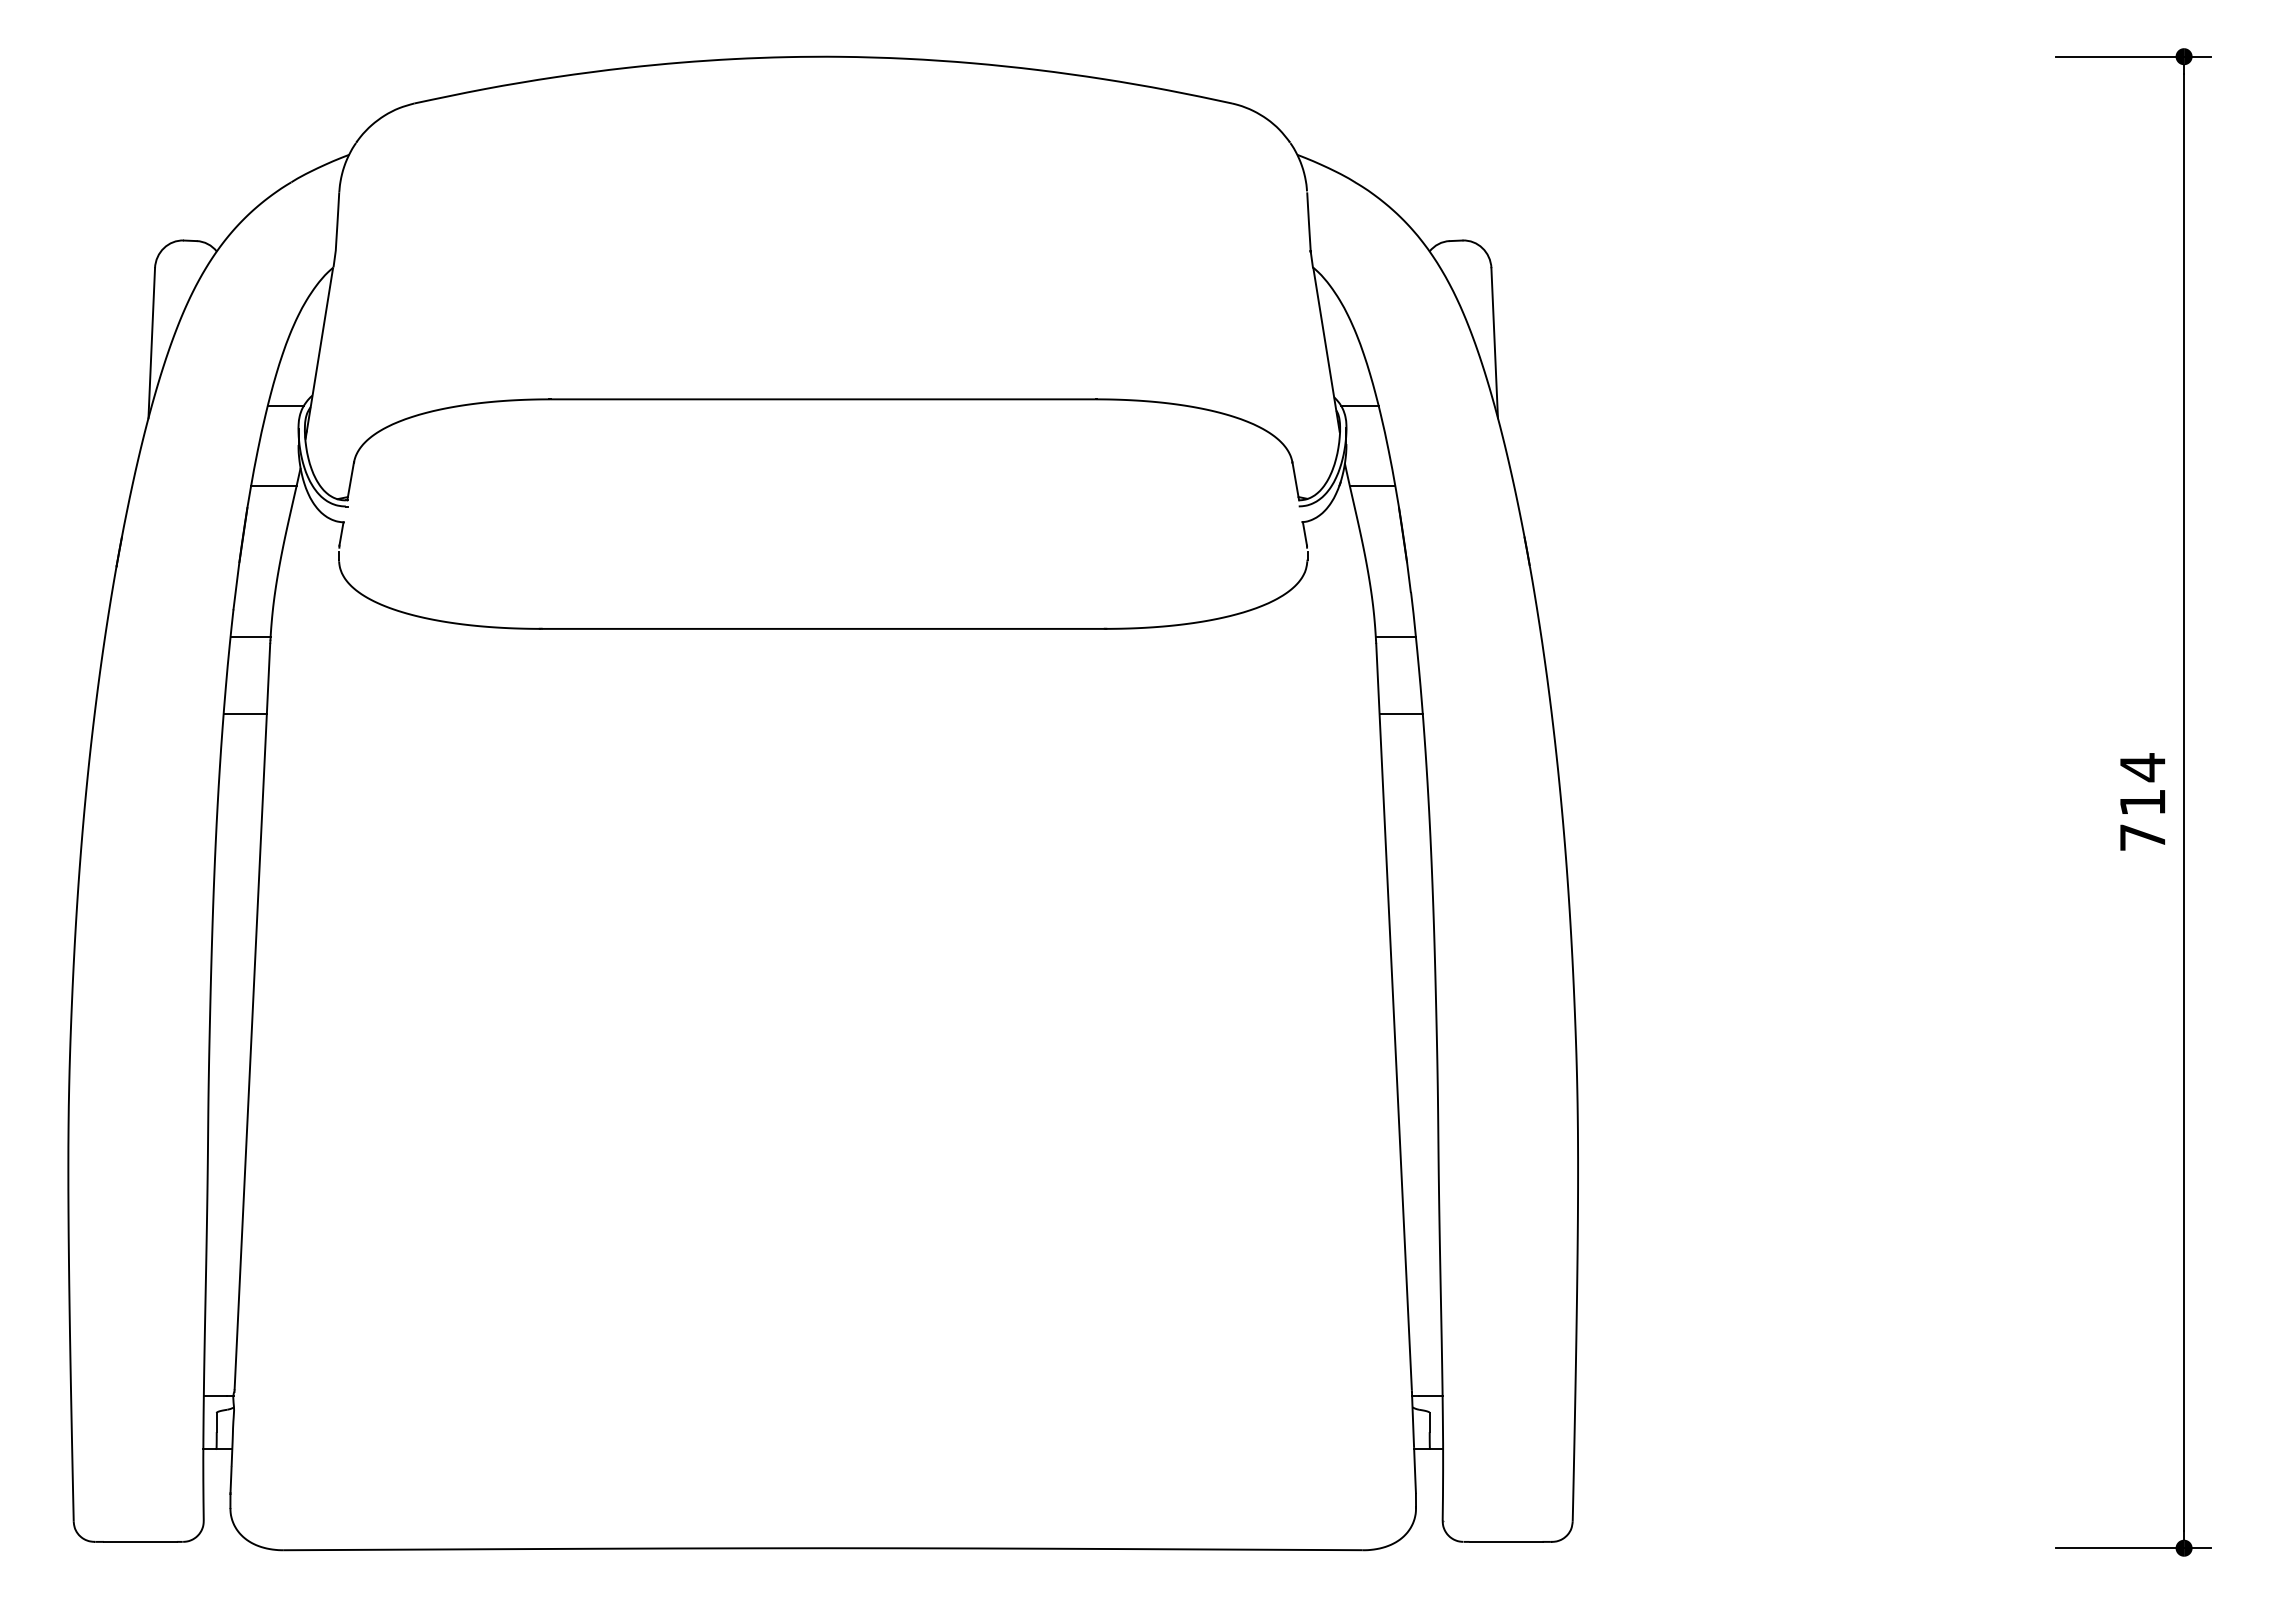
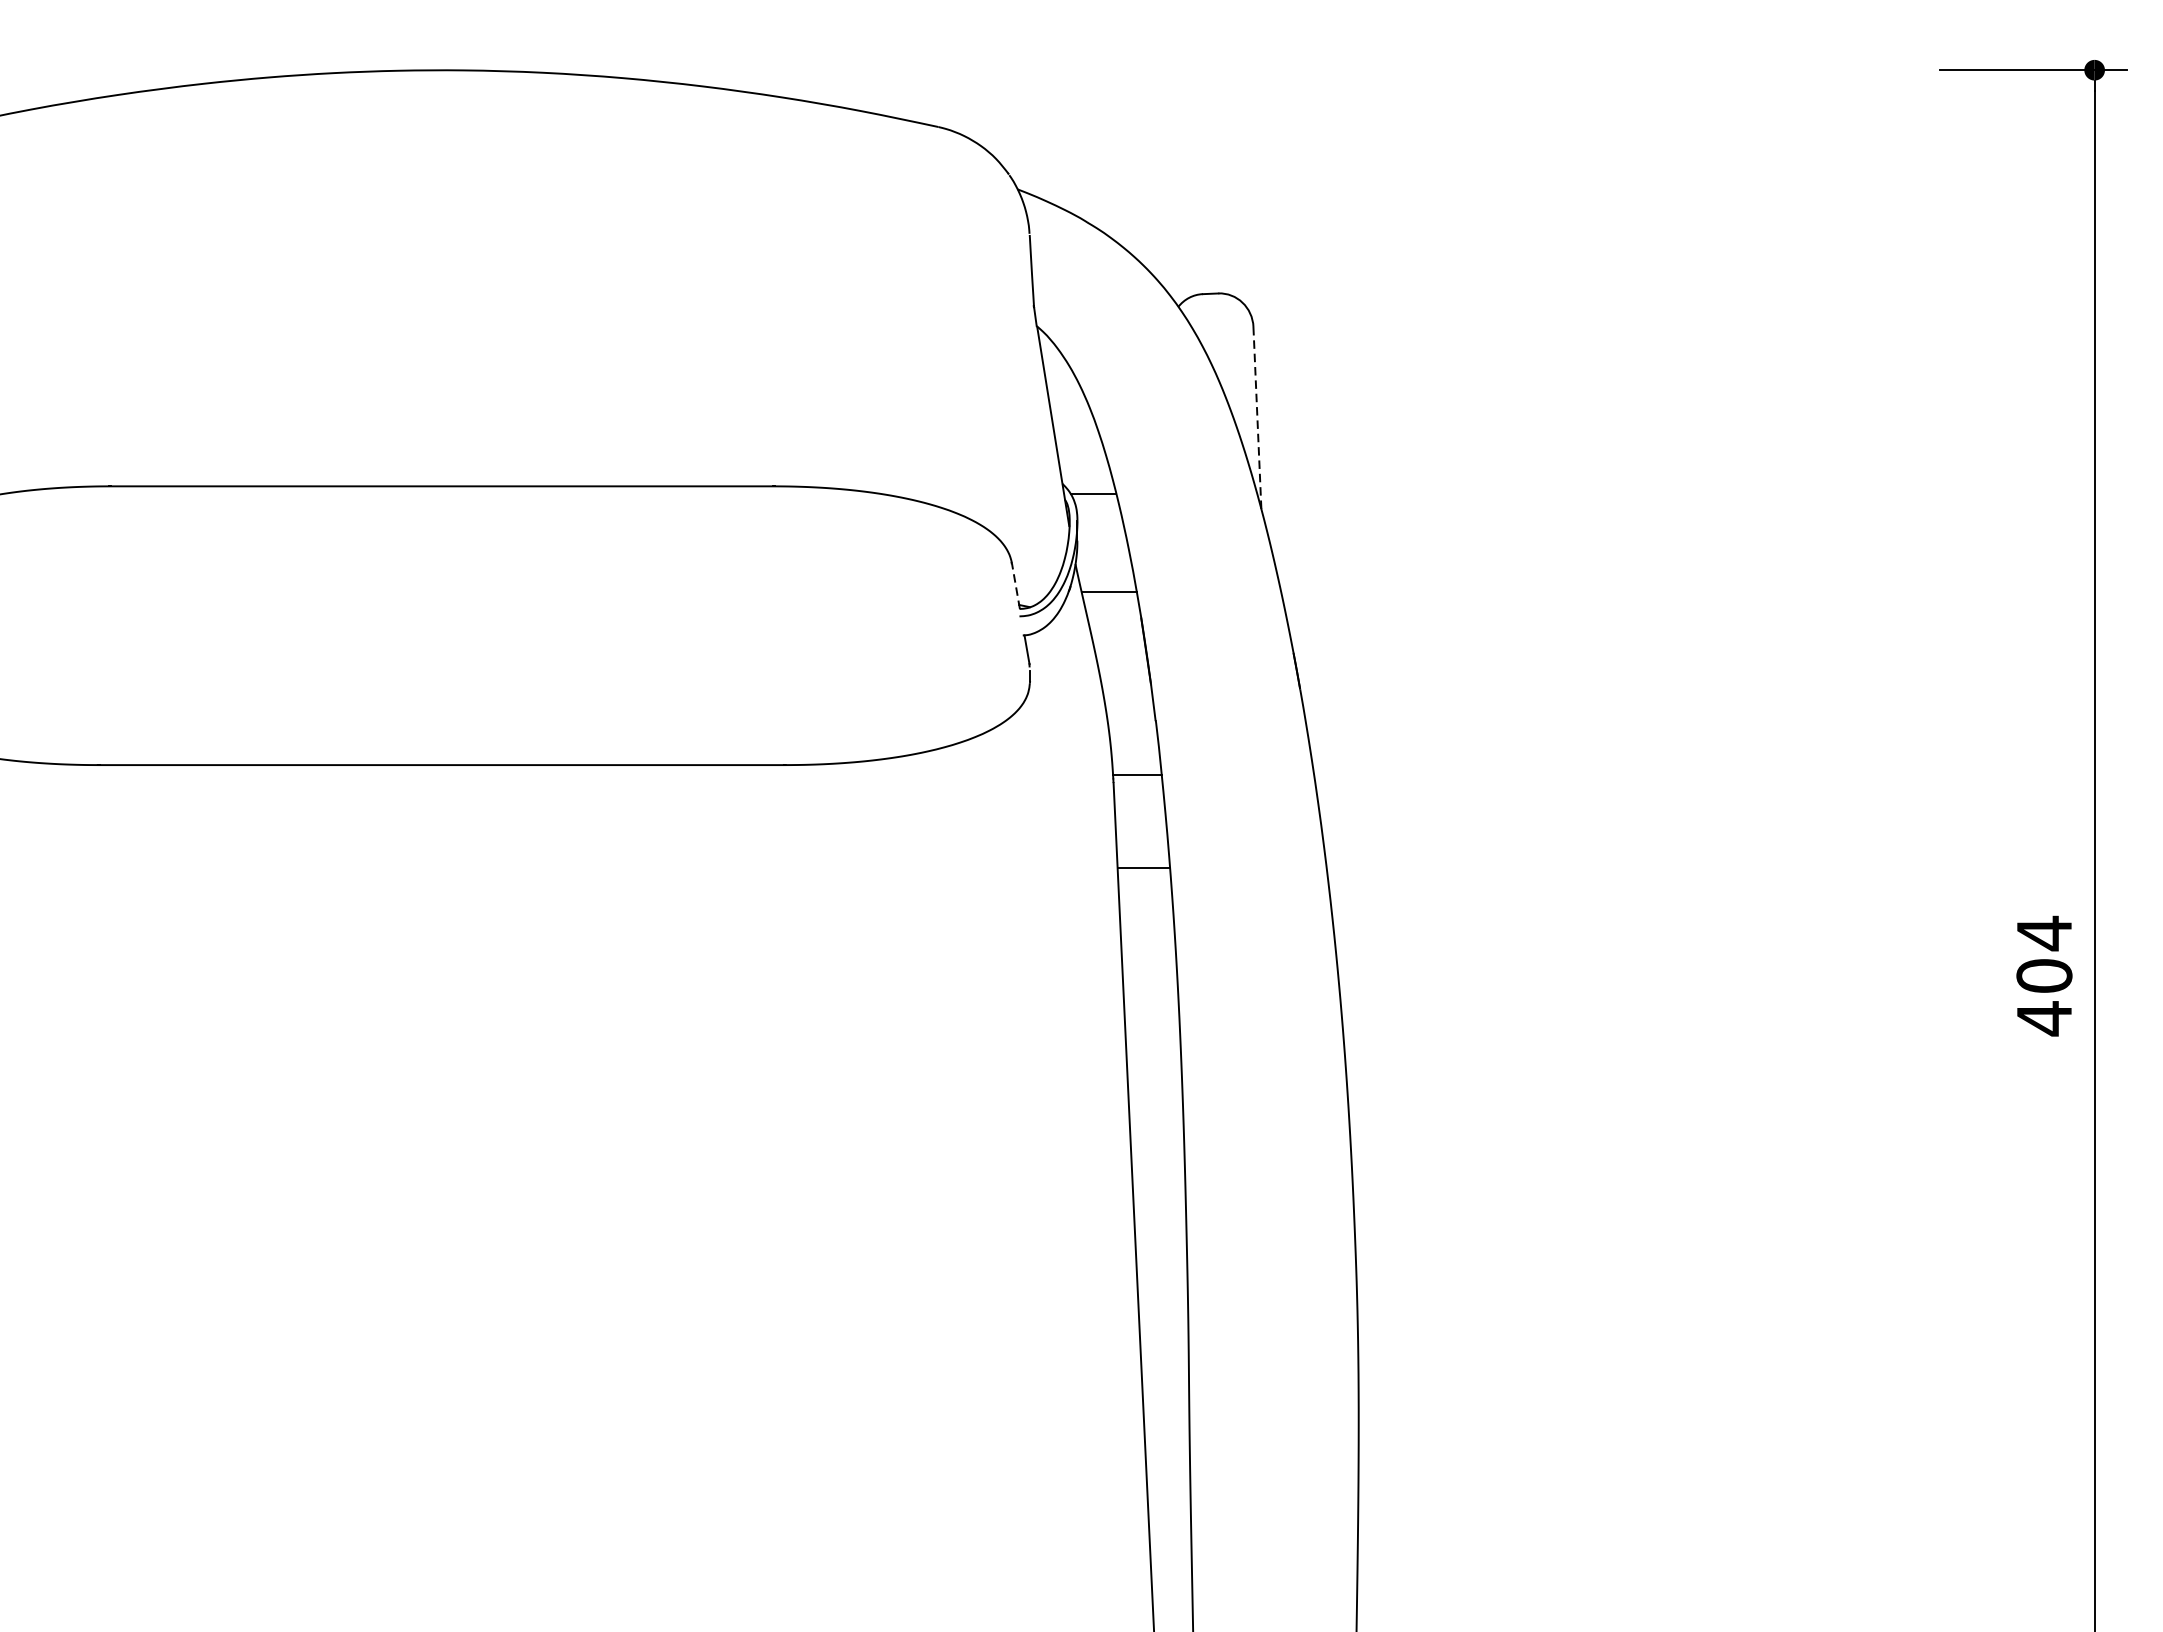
line: (1494, 343) -> (1257, 418), solid -> dashed
line: (1295, 481) -> (1015, 586), solid -> dashed
text: (2142, 820) -> (2044, 997), 714 -> 404

